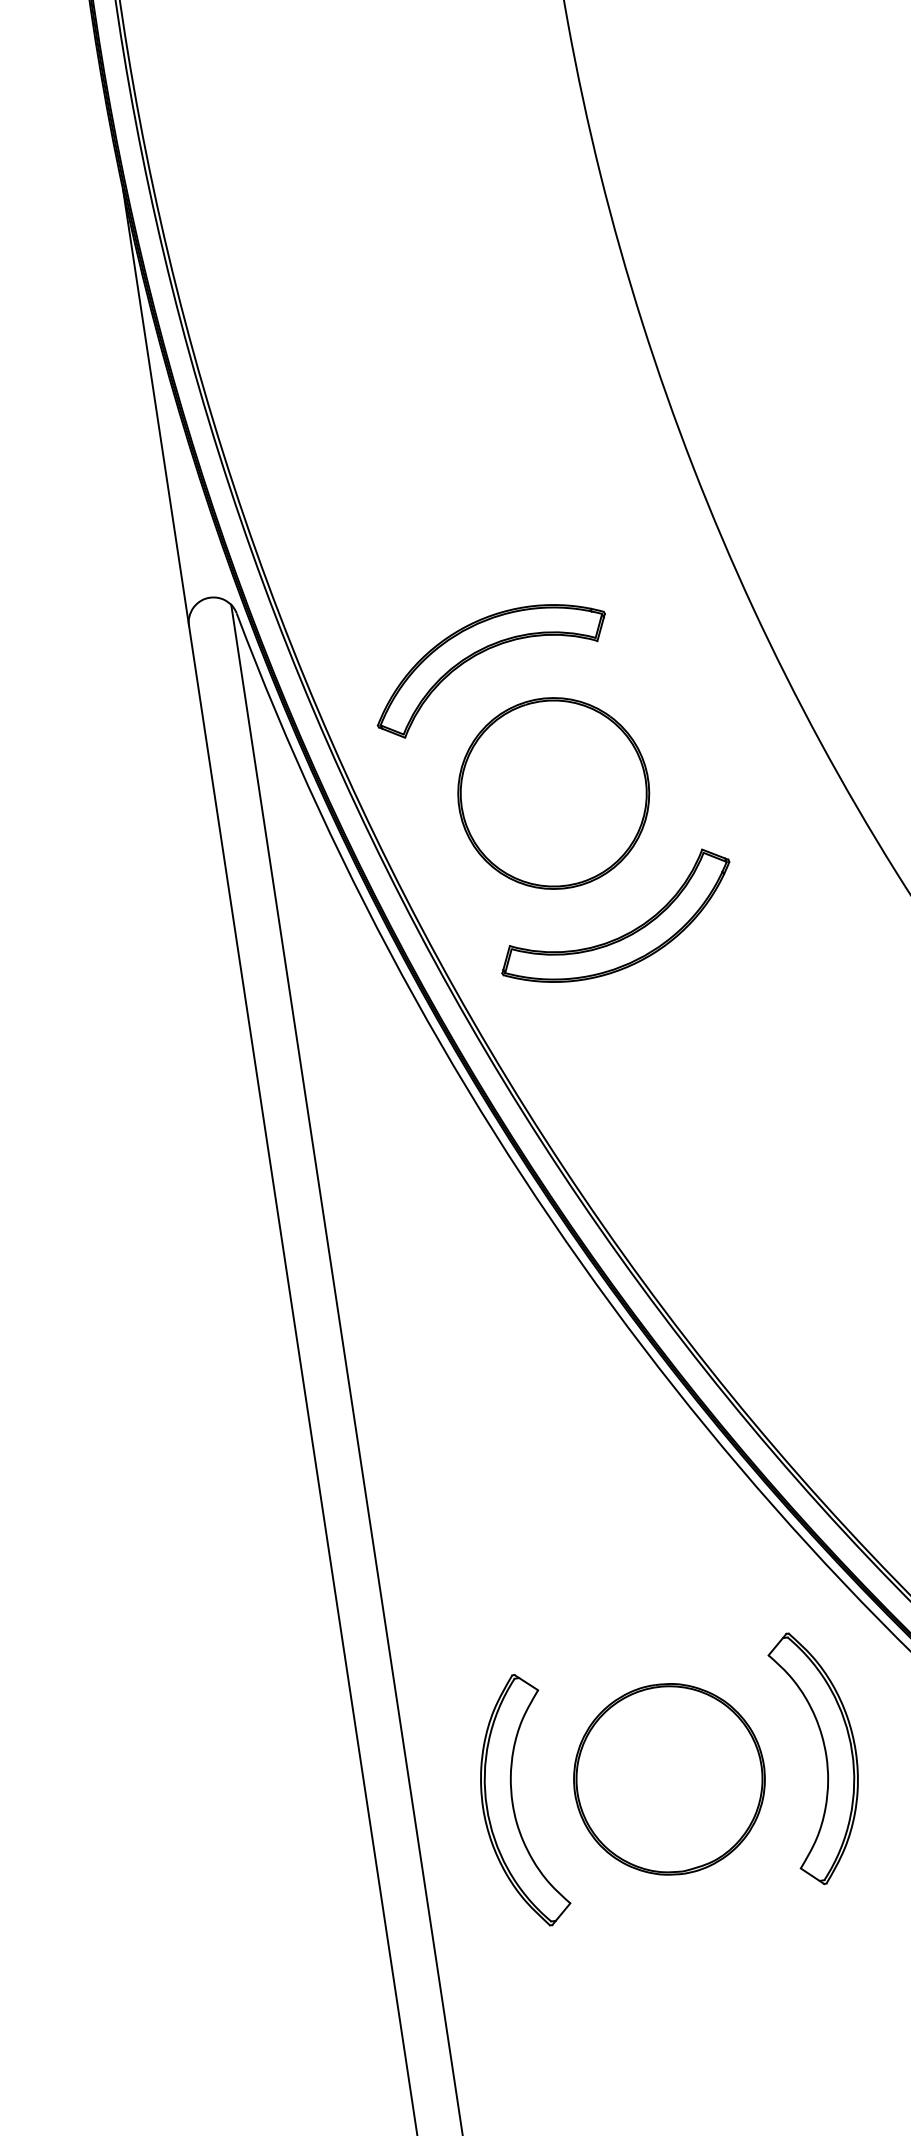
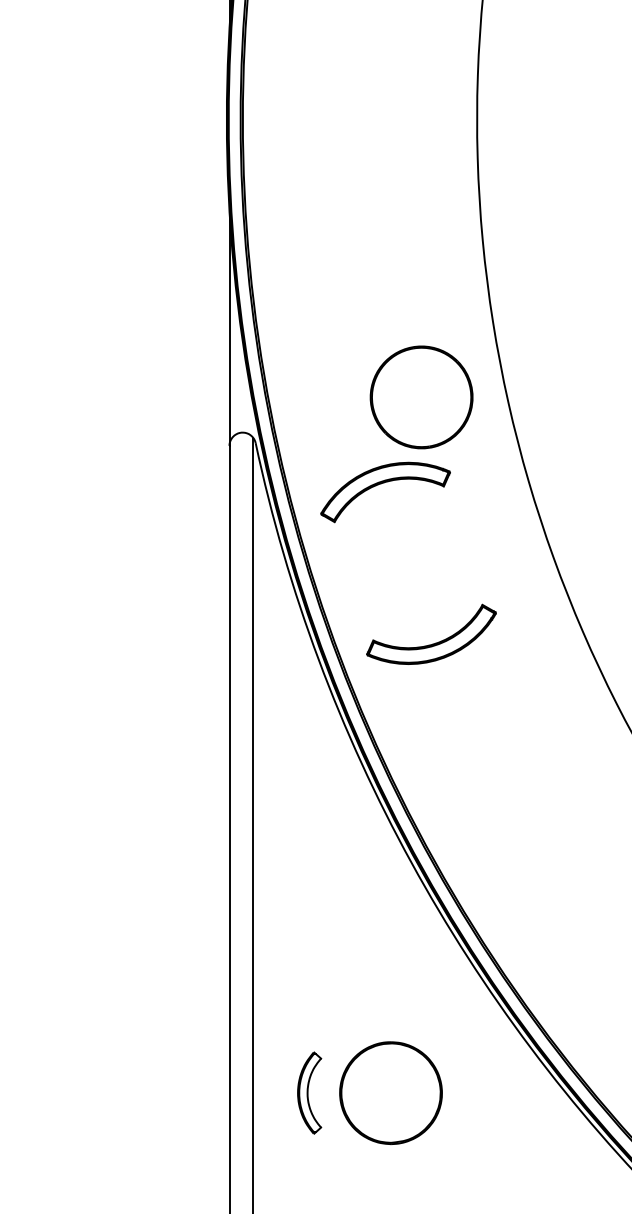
part: (553, 793) -> (421, 397), moved
part: (820, 1755) -> (472, 1092), removed
part: (518, 1801) -> (309, 1092), size x0.6

